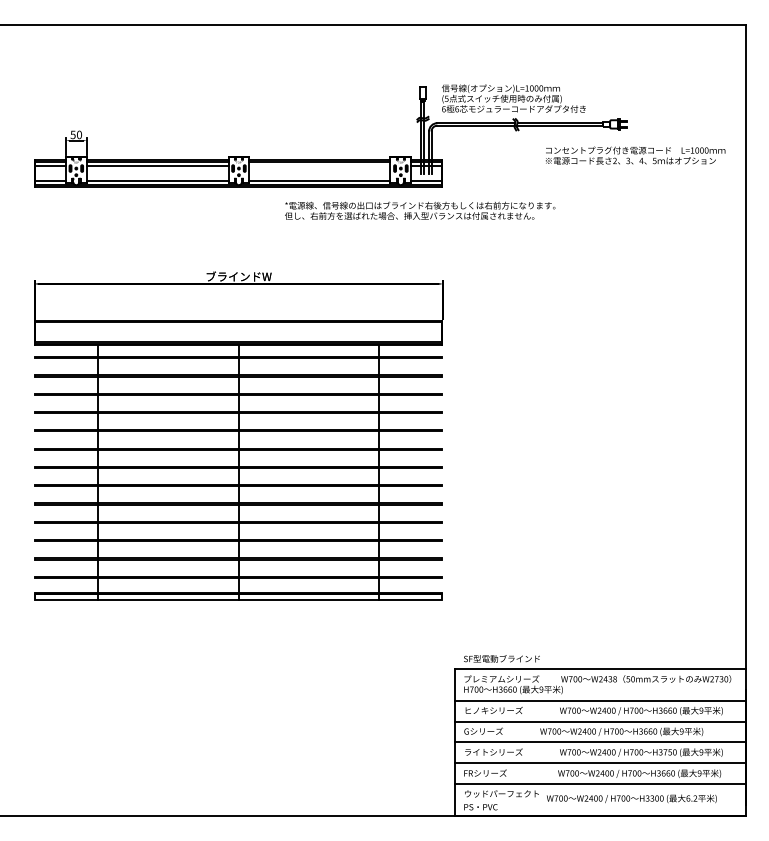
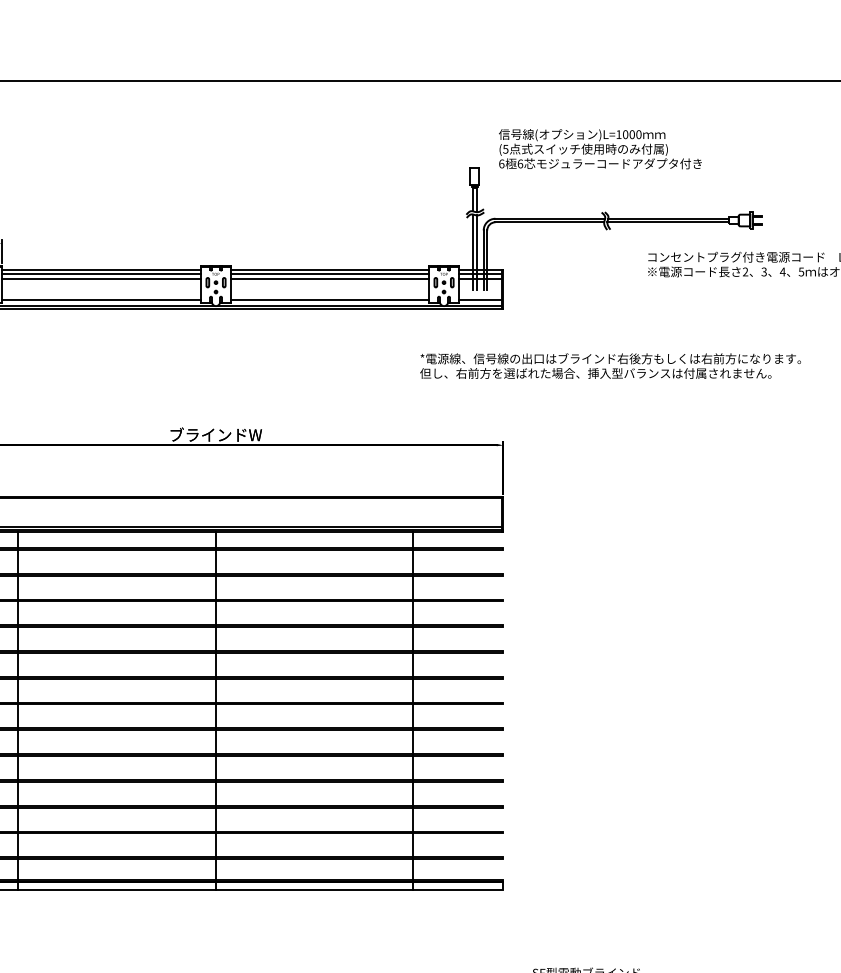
text: (513, 98) -> (599, 148), moved
line: (319, 166) -> (329, 279), added
text: (420, 210) -> (611, 365), moved

